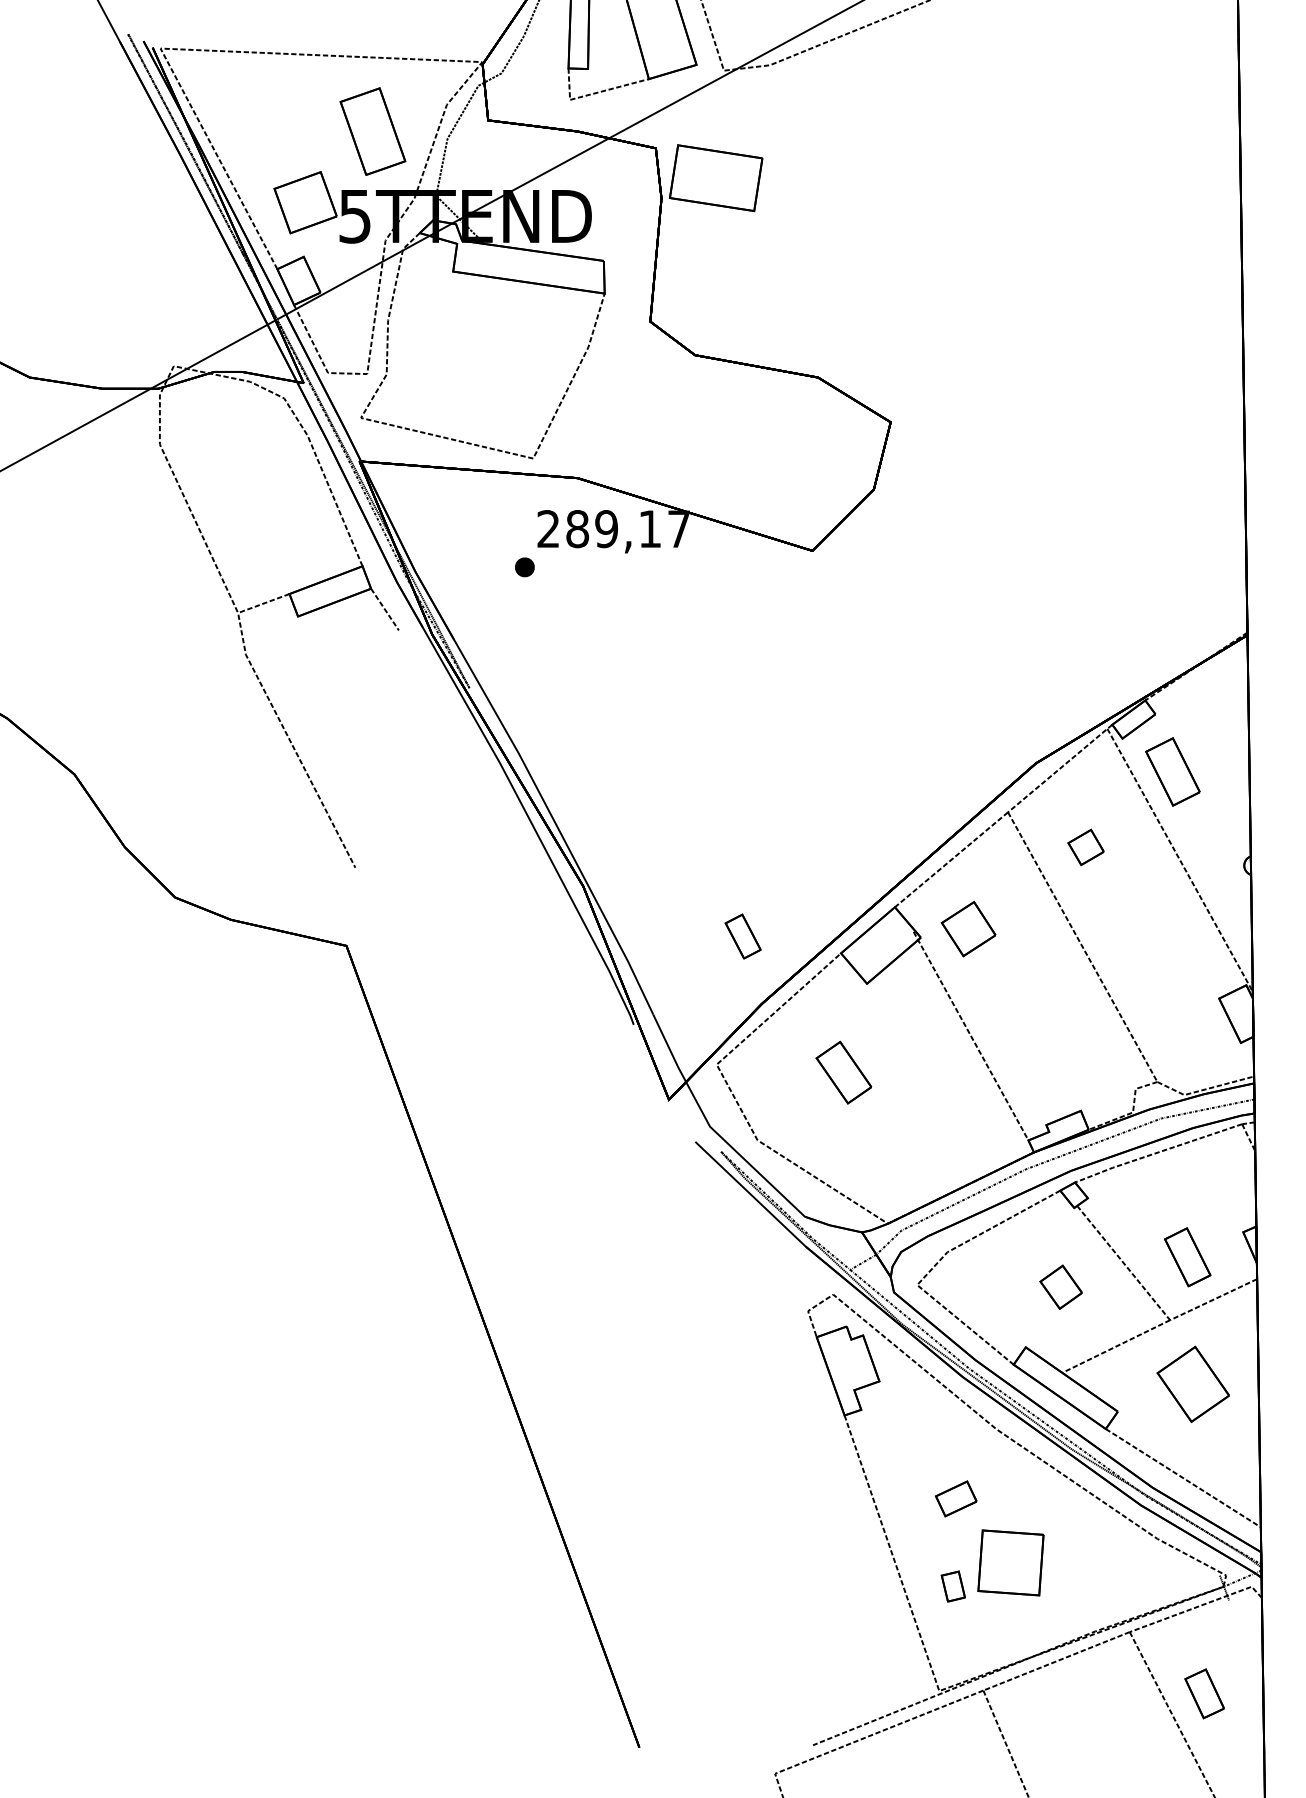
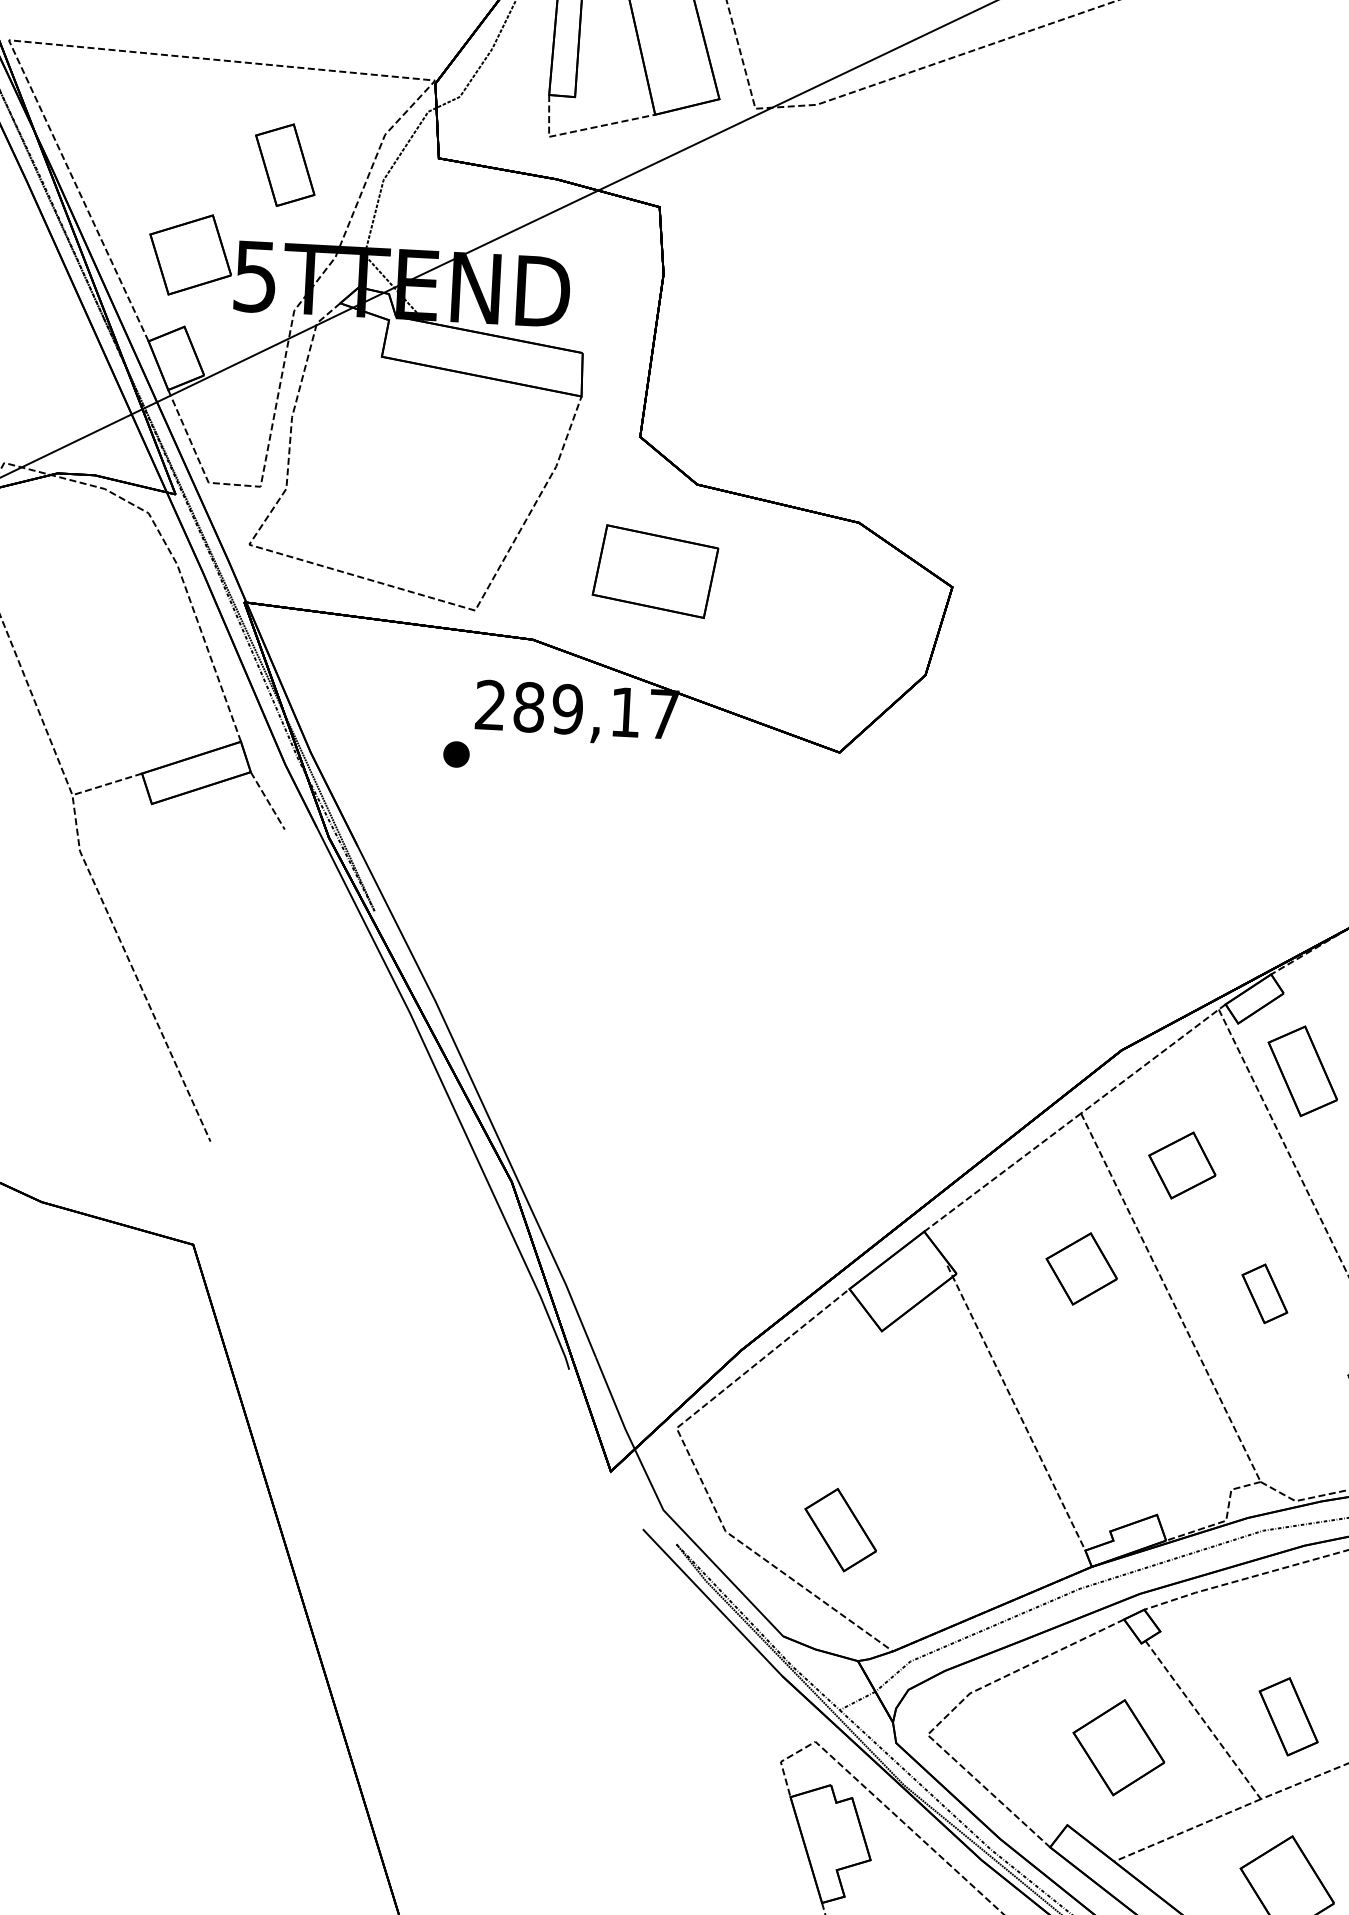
part: (373, 131) -> (285, 165), size x0.71
part: (715, 178) -> (654, 571), moved
part: (1085, 847) -> (1181, 1165), size x1.43
part: (968, 929) -> (1081, 1269), moved
part: (742, 936) -> (1263, 1293), moved
part: (843, 1072) -> (840, 1529), moved
part: (1060, 1287) -> (1117, 1748), size x1.67

